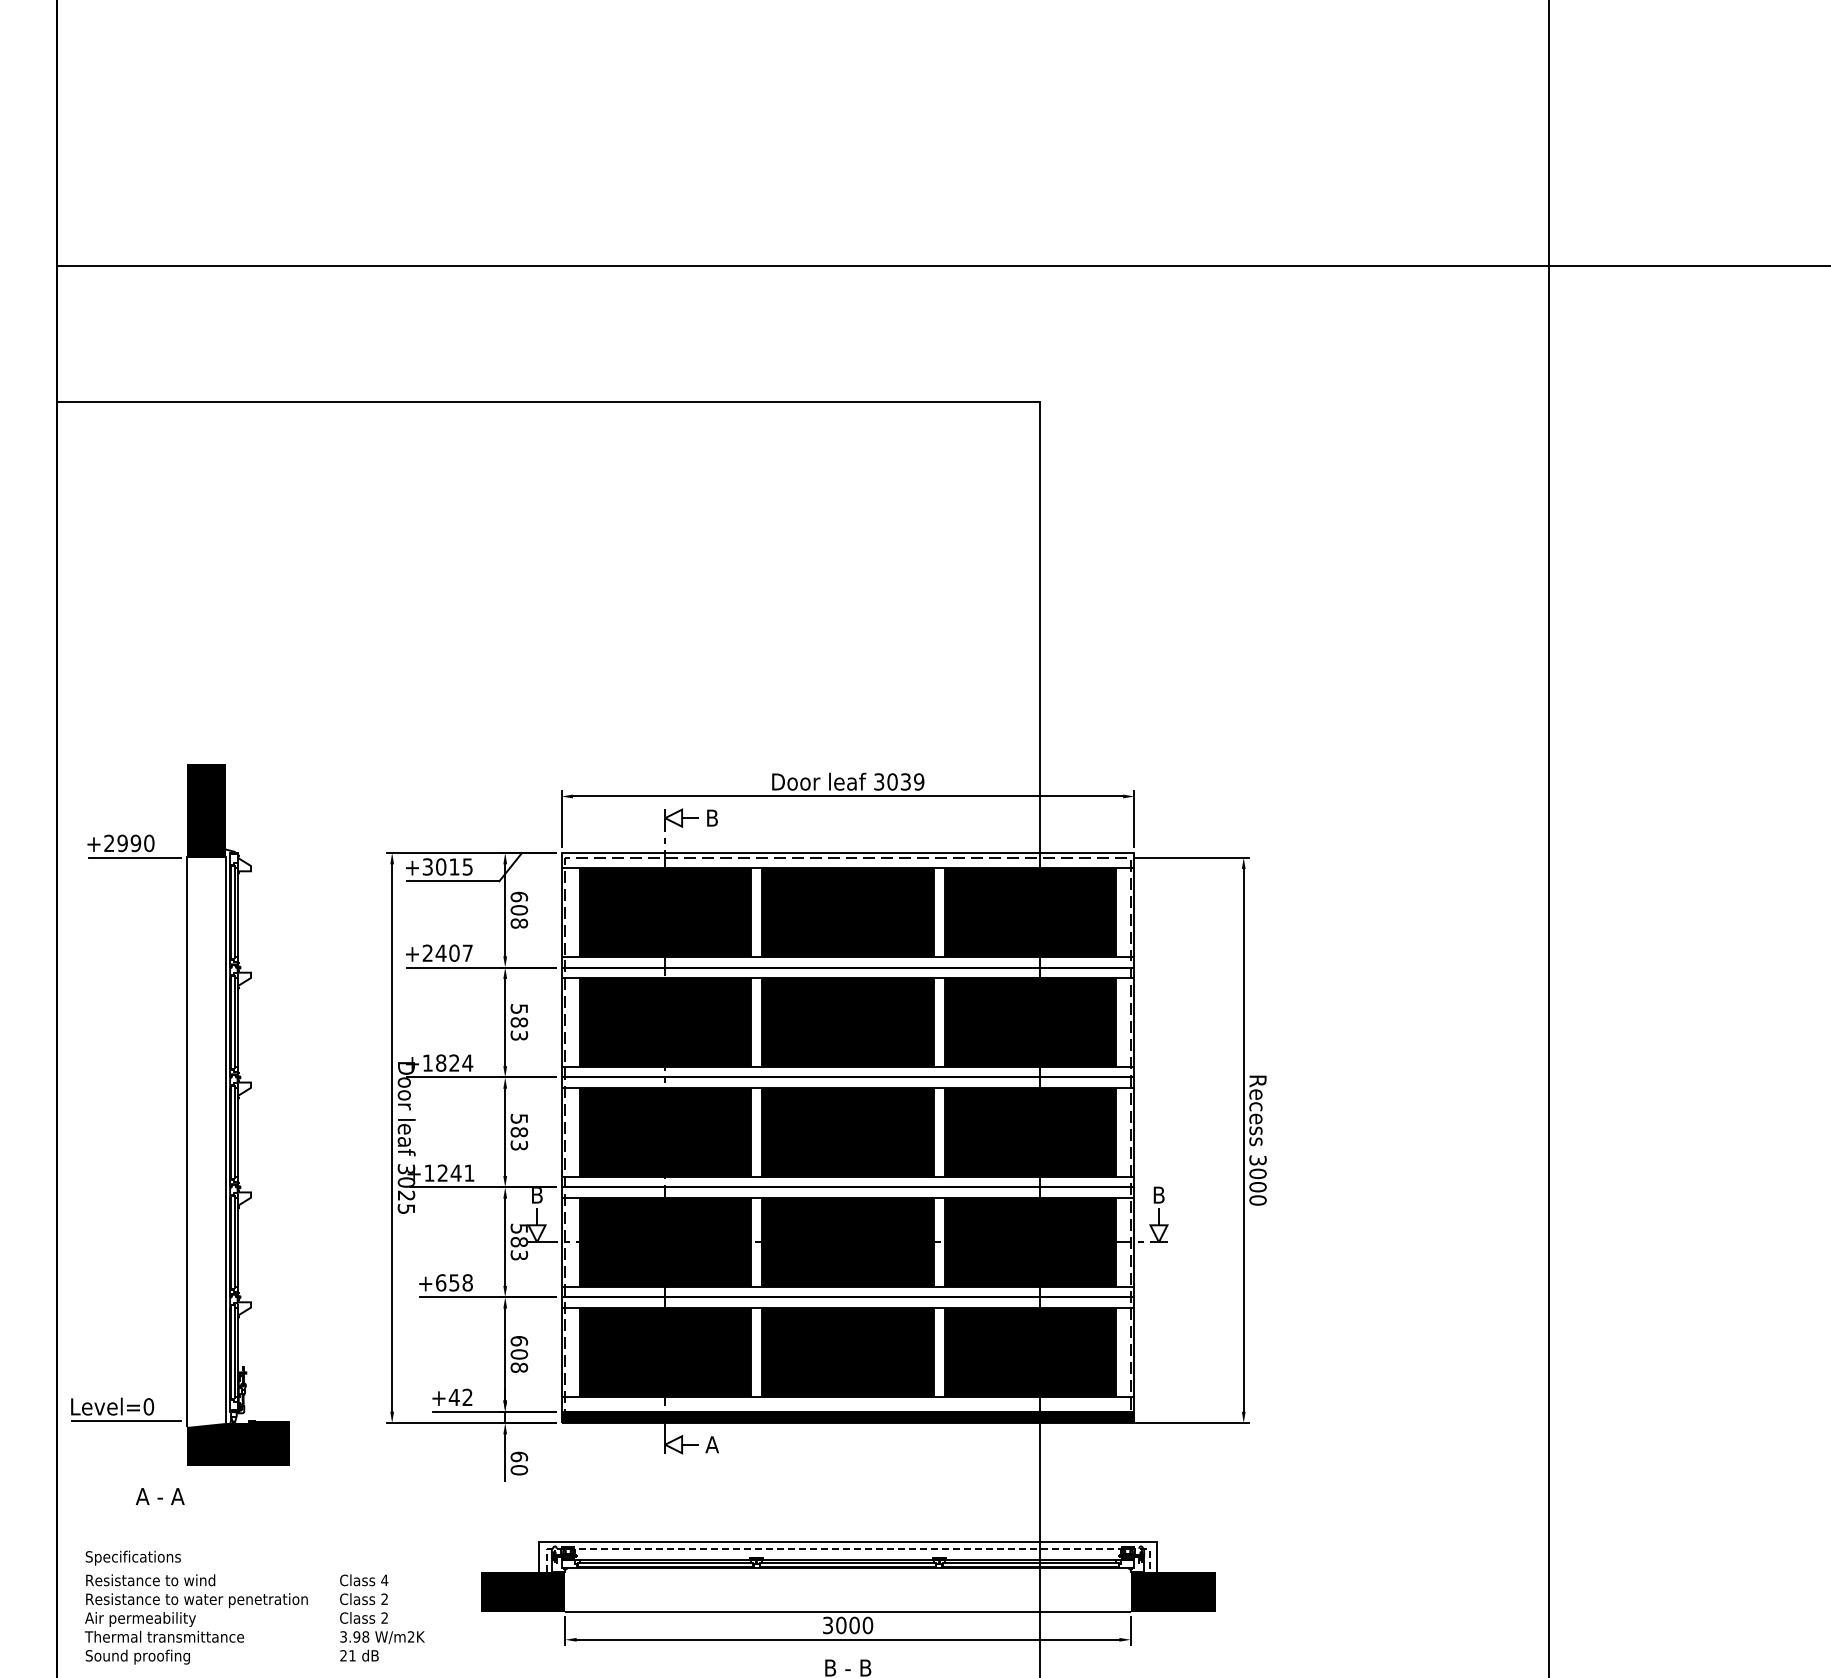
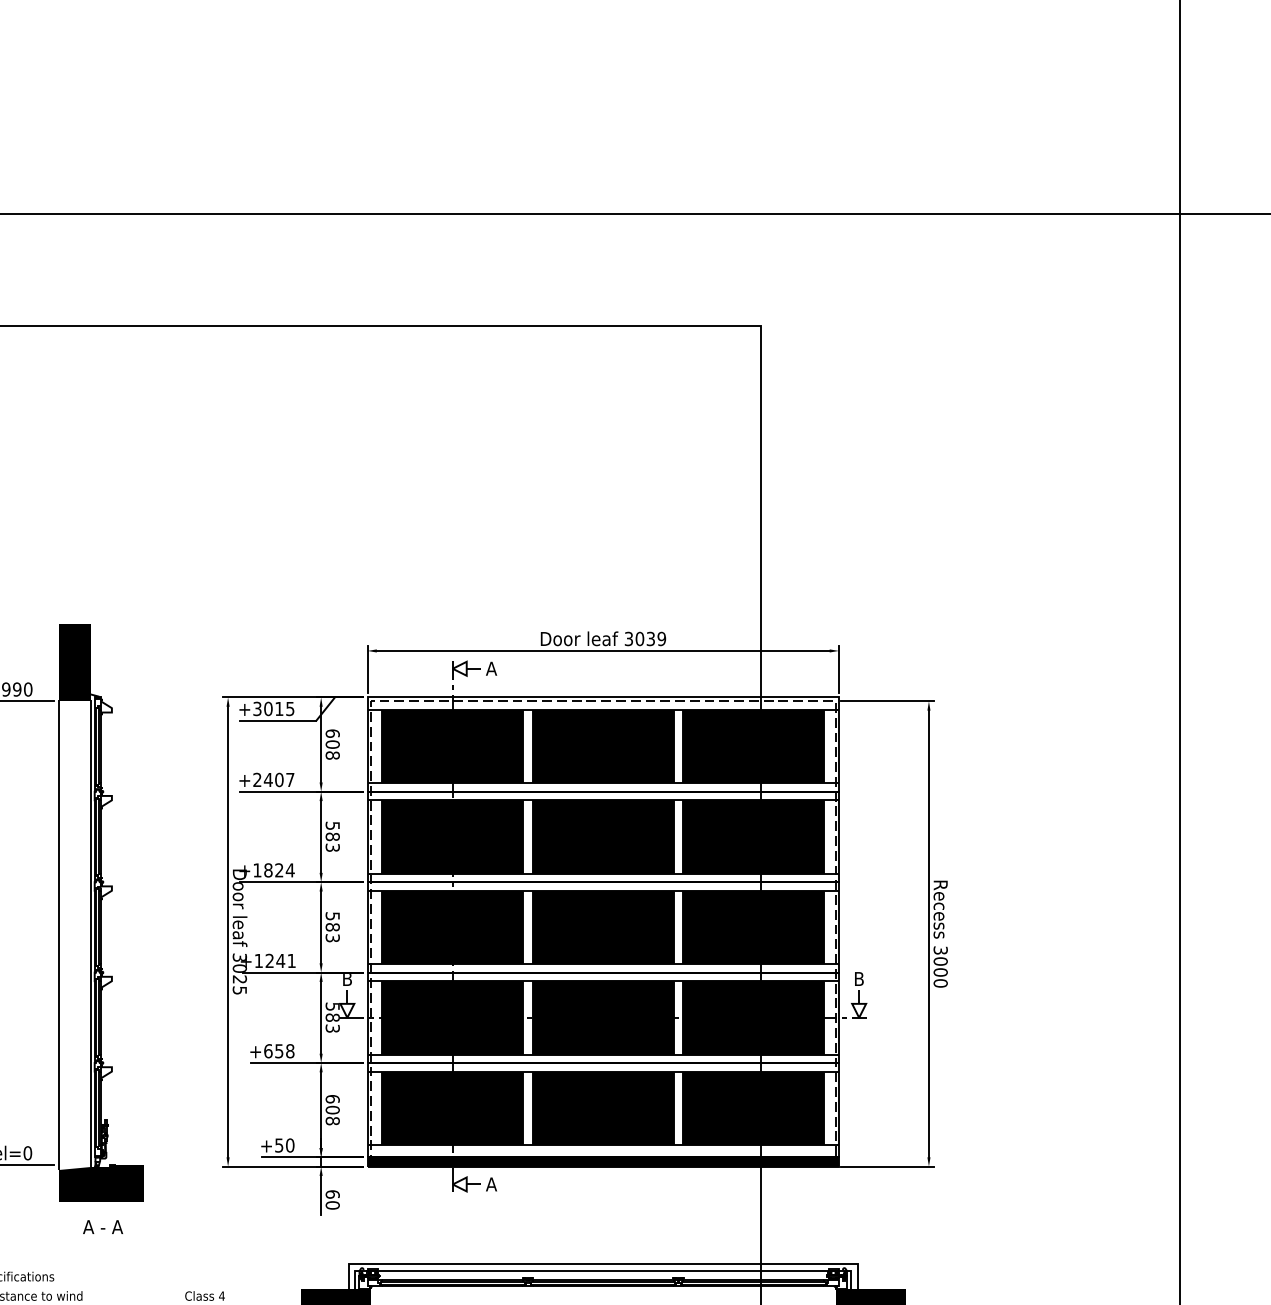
text: (712, 817) -> (491, 668), B -> A
text: (460, 1397) -> (284, 1145), +42 -> +50
text: (160, 1496) -> (103, 1227), moved
line: (848, 1549) -> (603, 1270), dashed -> solid

